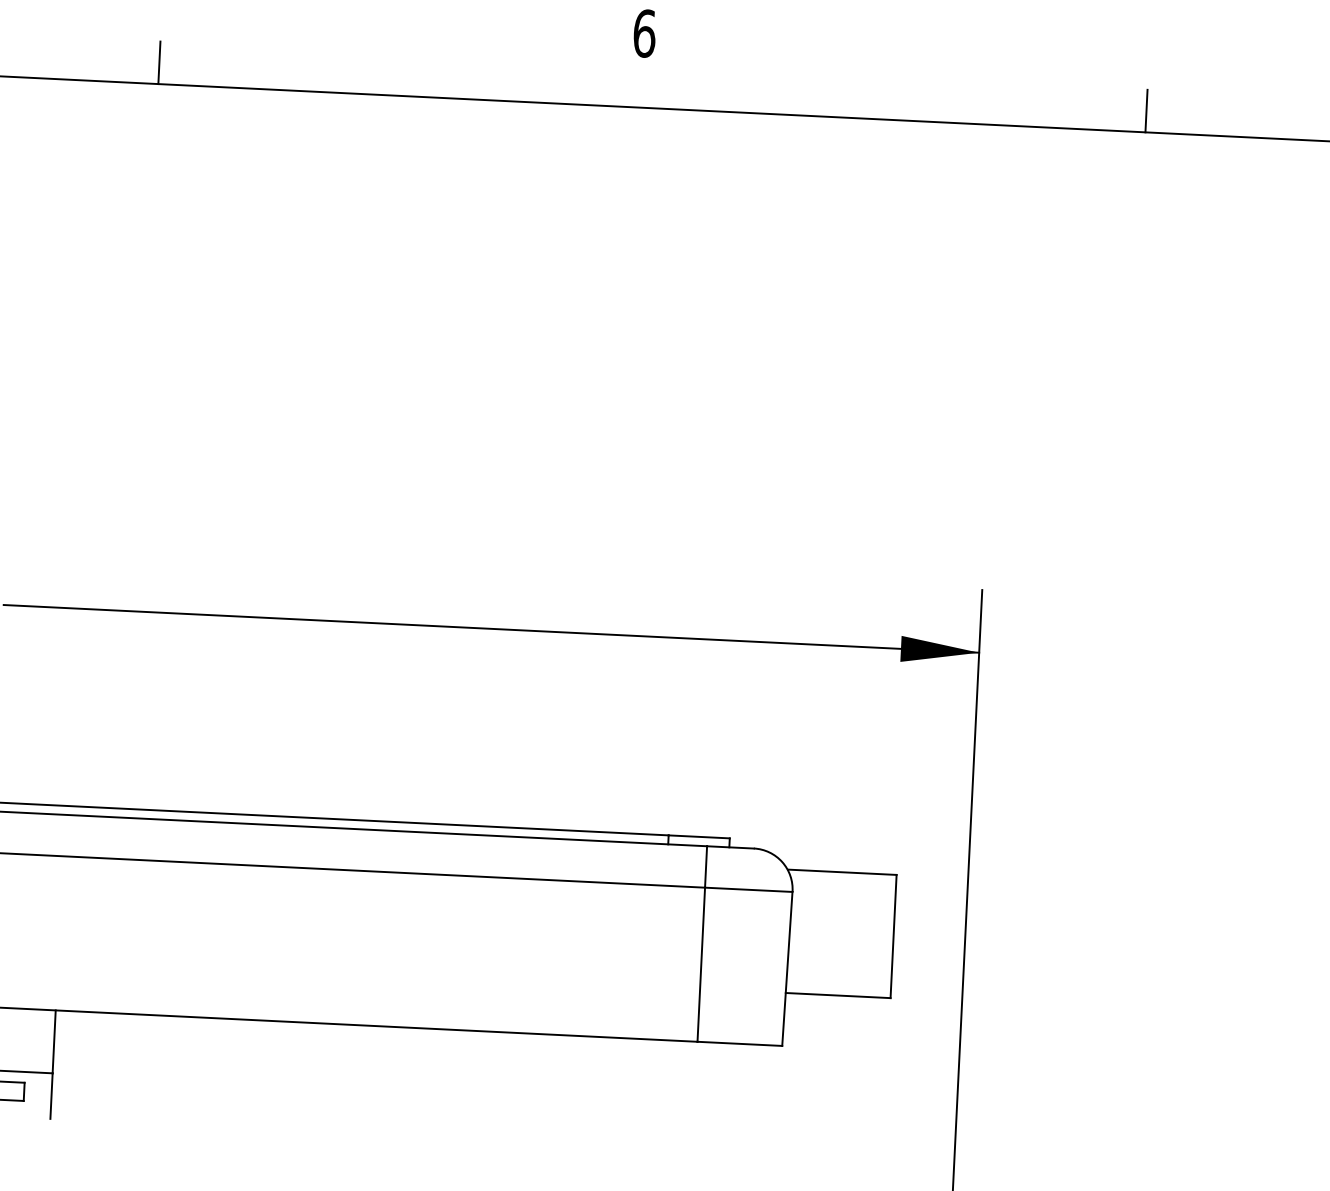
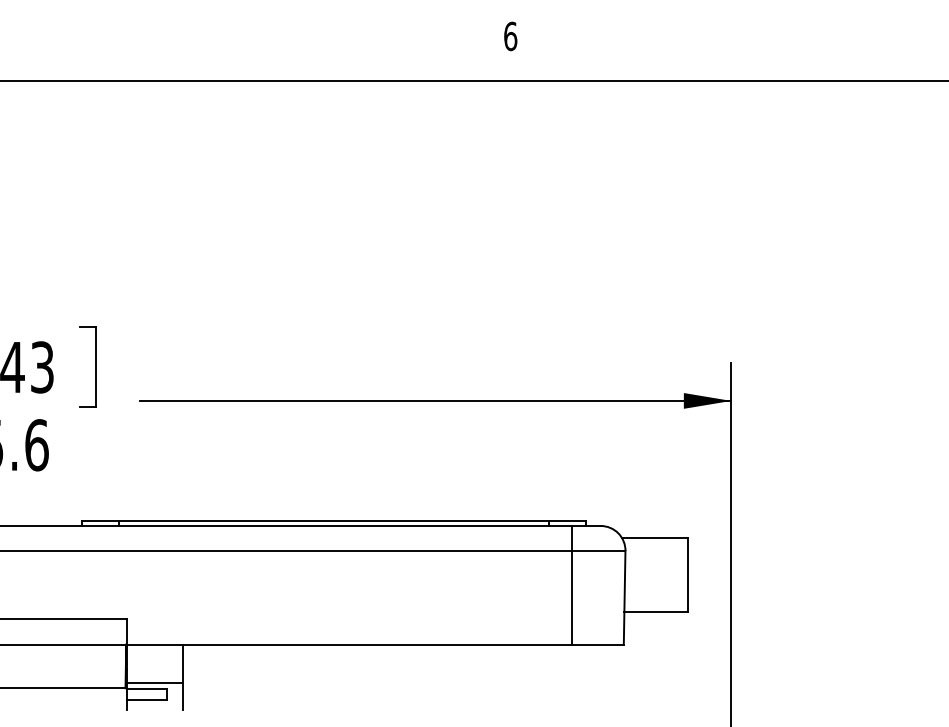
line: (160, 62) -> (218, 68), removed
line: (1146, 111) -> (816, 68), removed

